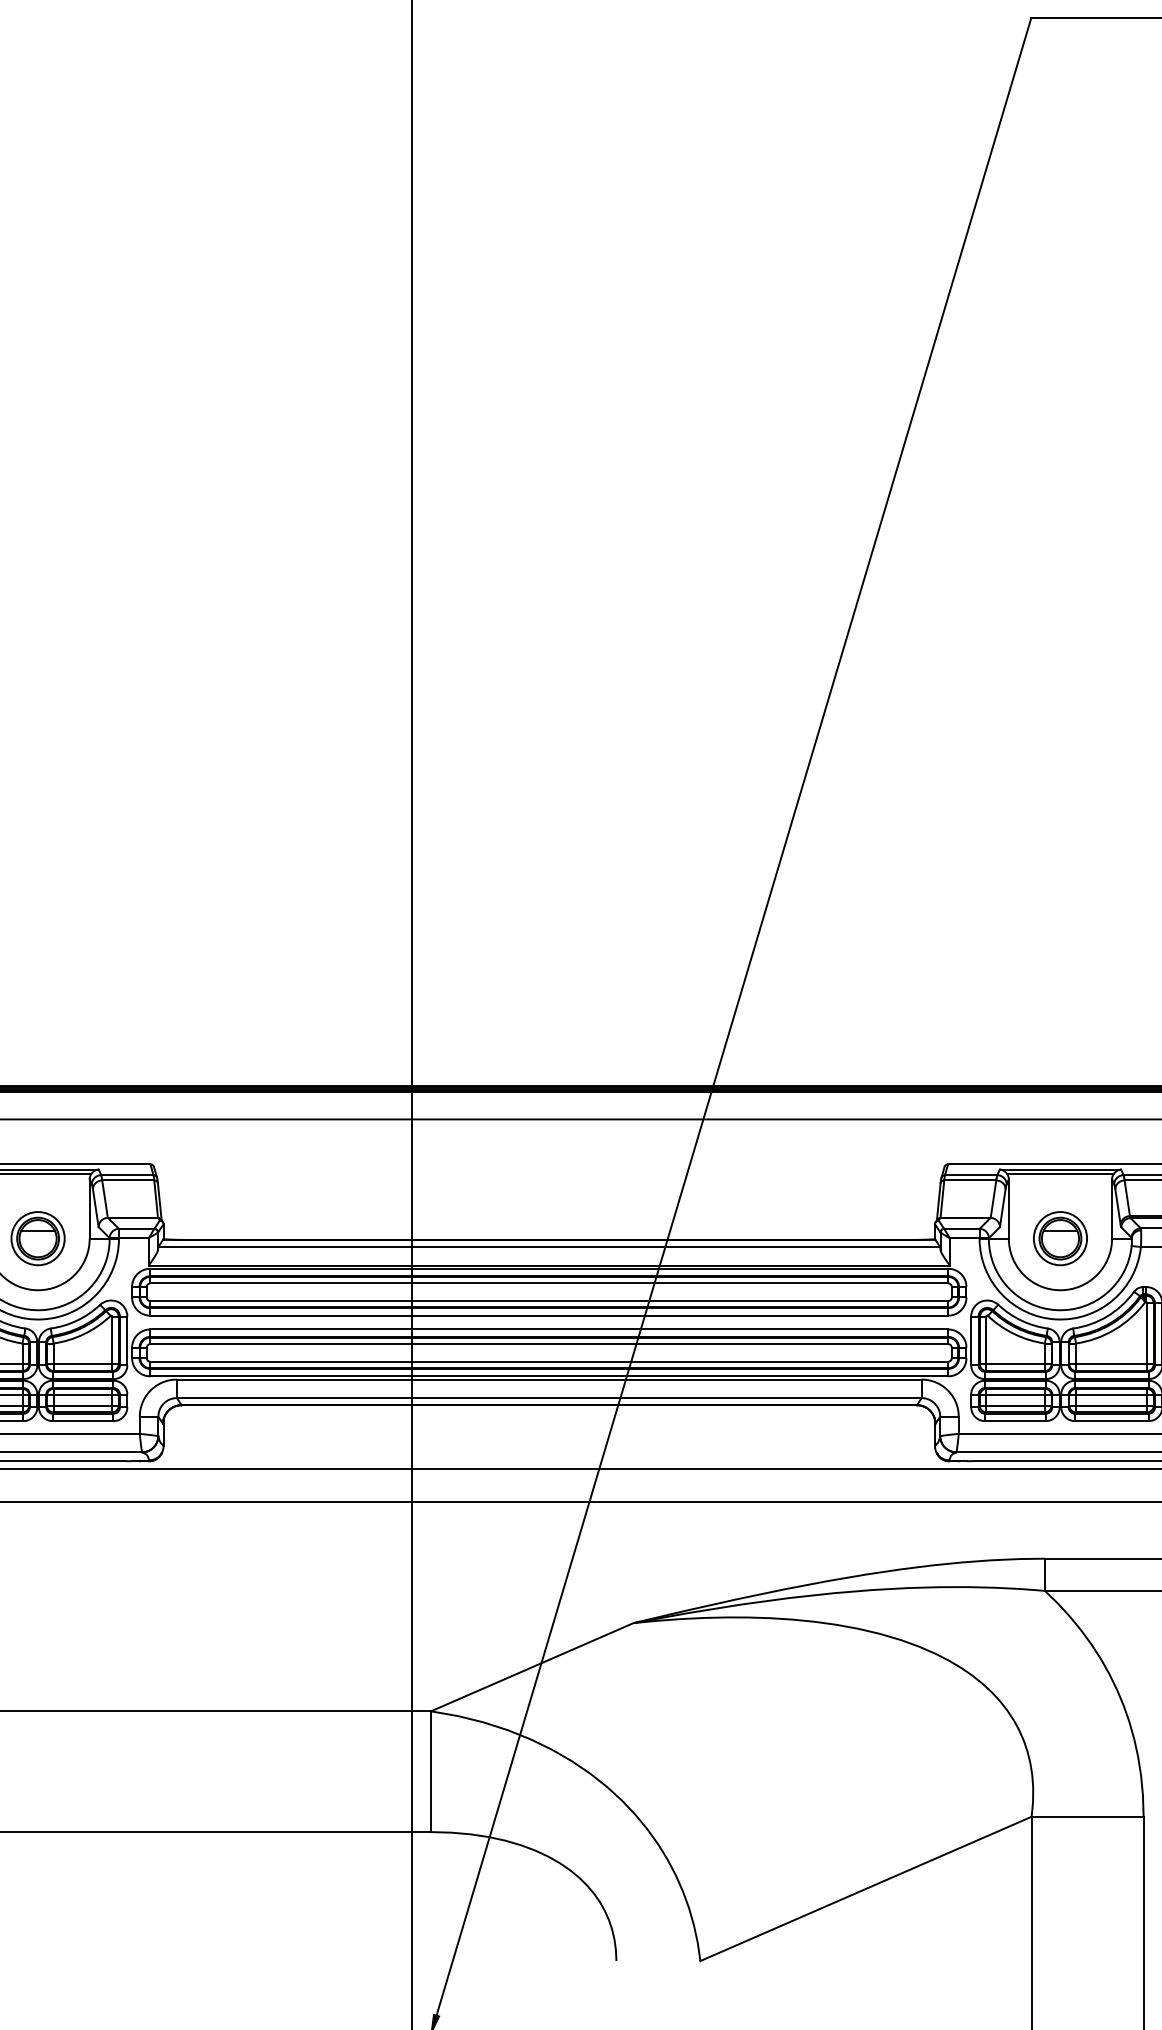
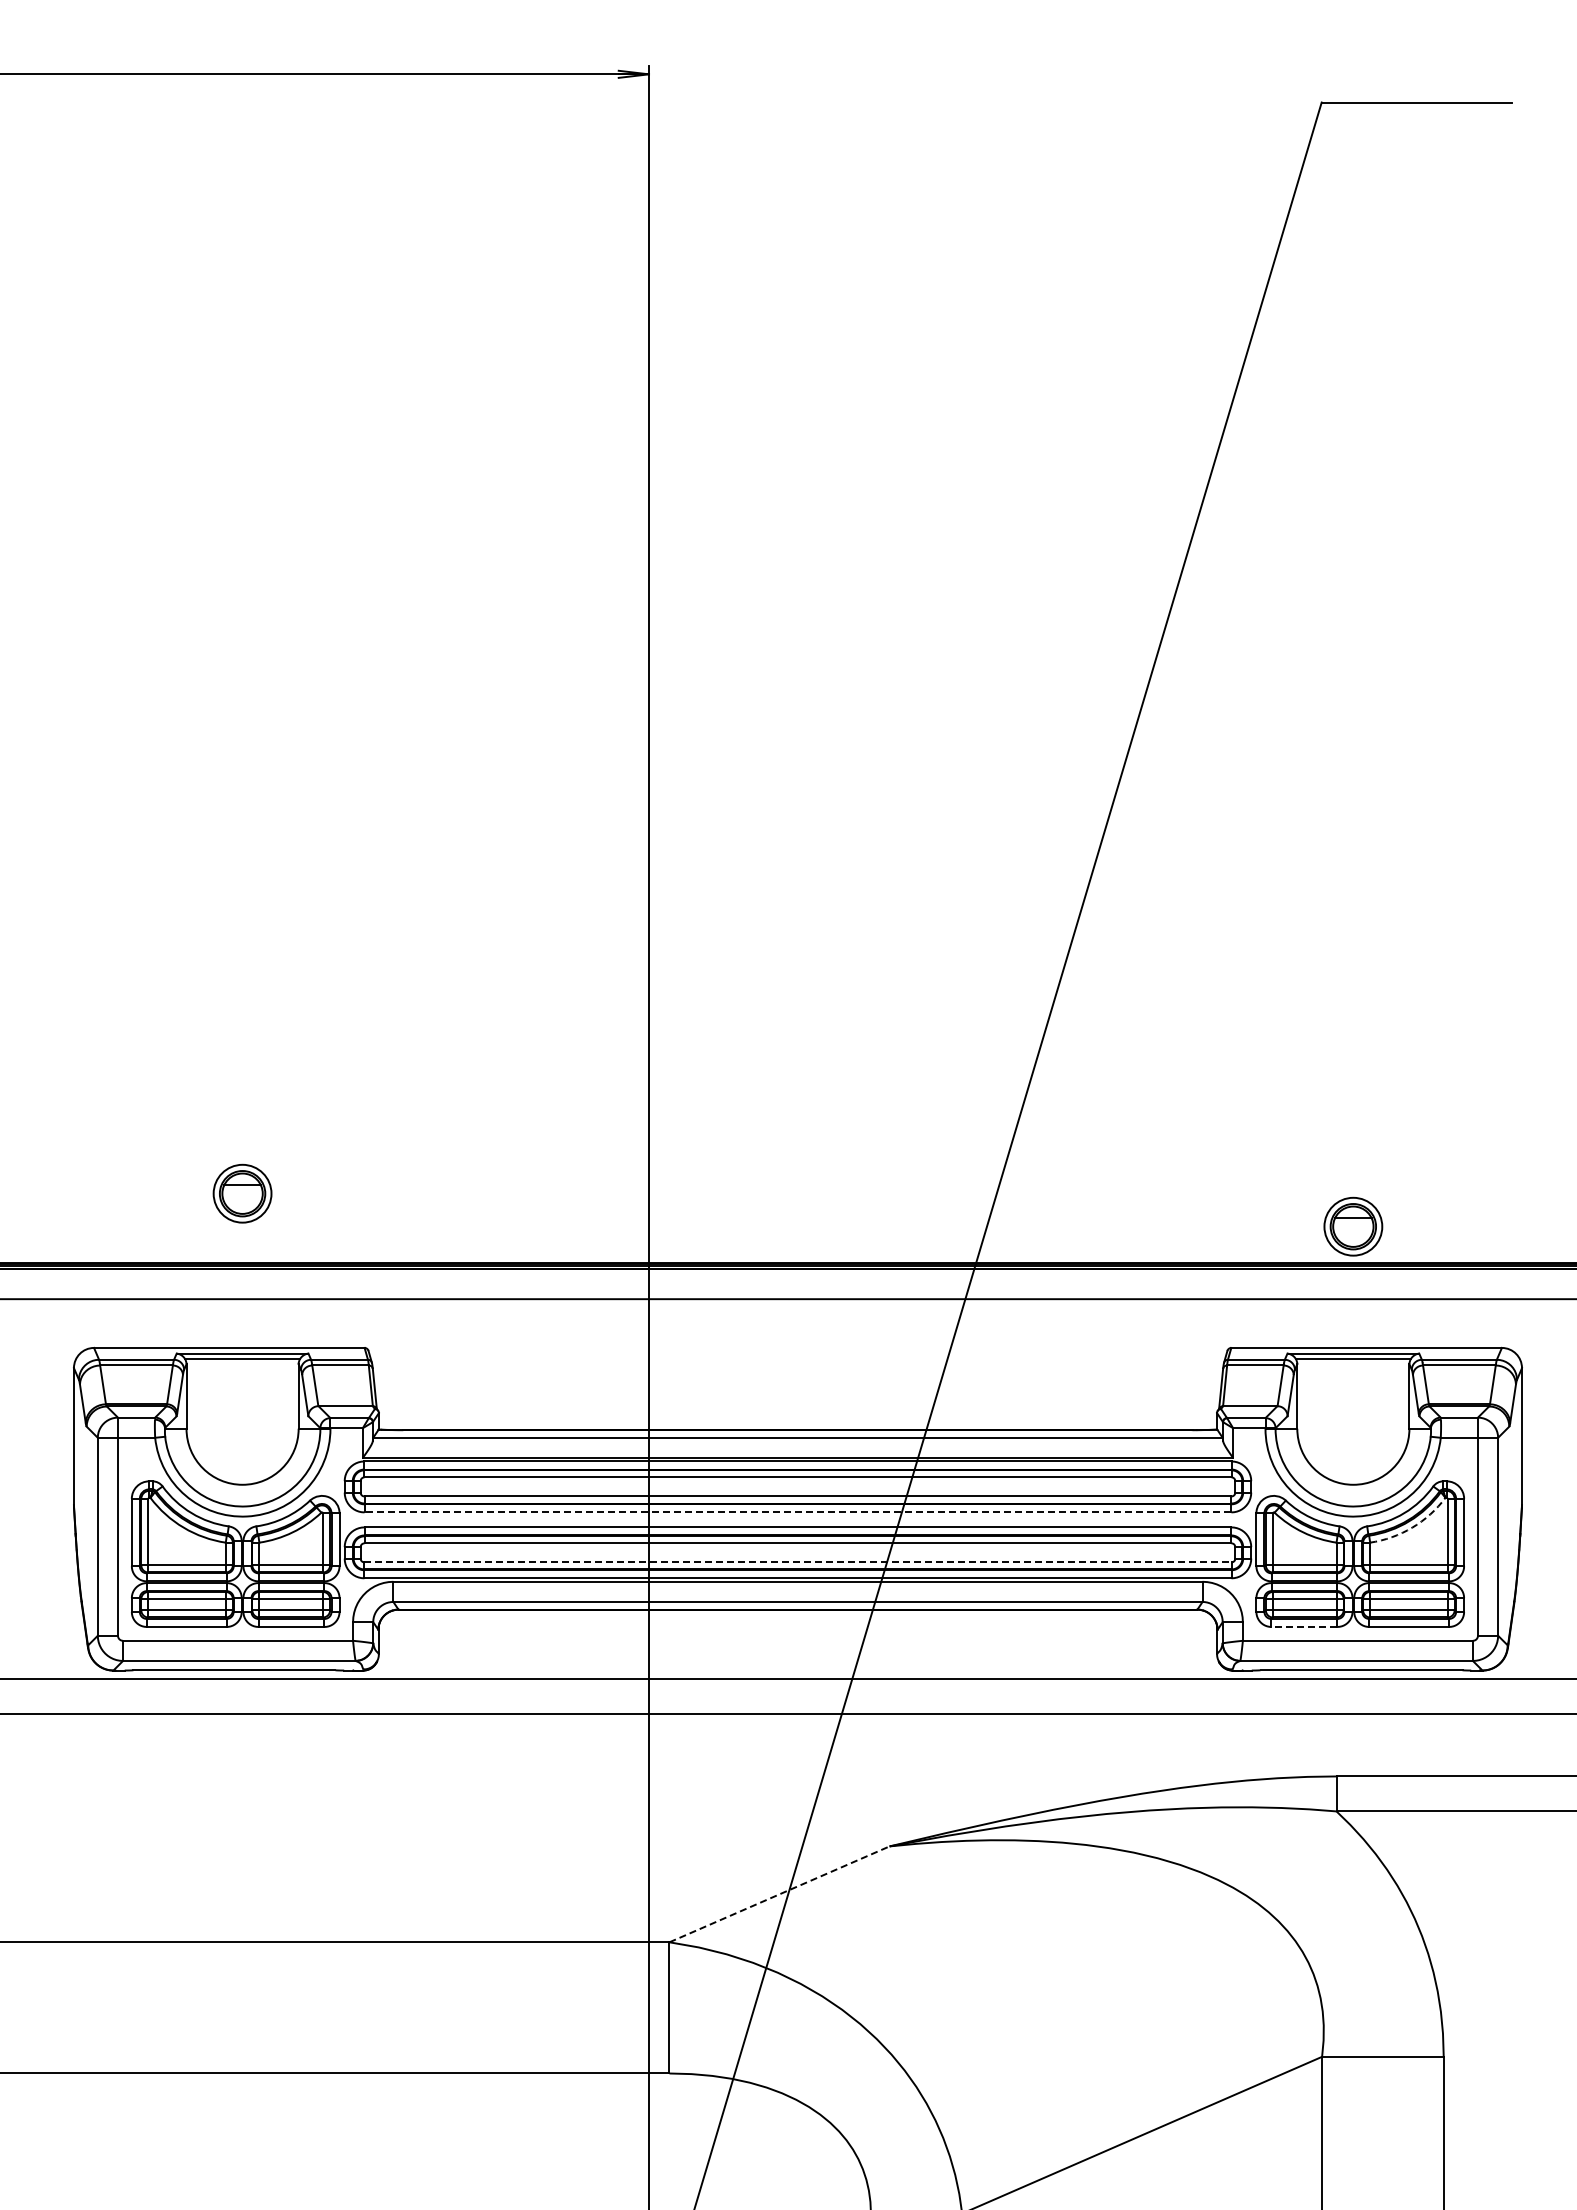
part: (38, 1238) -> (242, 1193), moved
part: (1060, 1238) -> (1353, 1226), moved
line: (548, 1315) -> (797, 1512), solid -> dashed
arc: (1114, 1329) -> (1412, 1527), solid -> dashed
line: (548, 1361) -> (797, 1562), solid -> dashed
line: (1015, 1420) -> (1304, 1626), solid -> dashed
line: (533, 1667) -> (780, 1894), solid -> dashed

